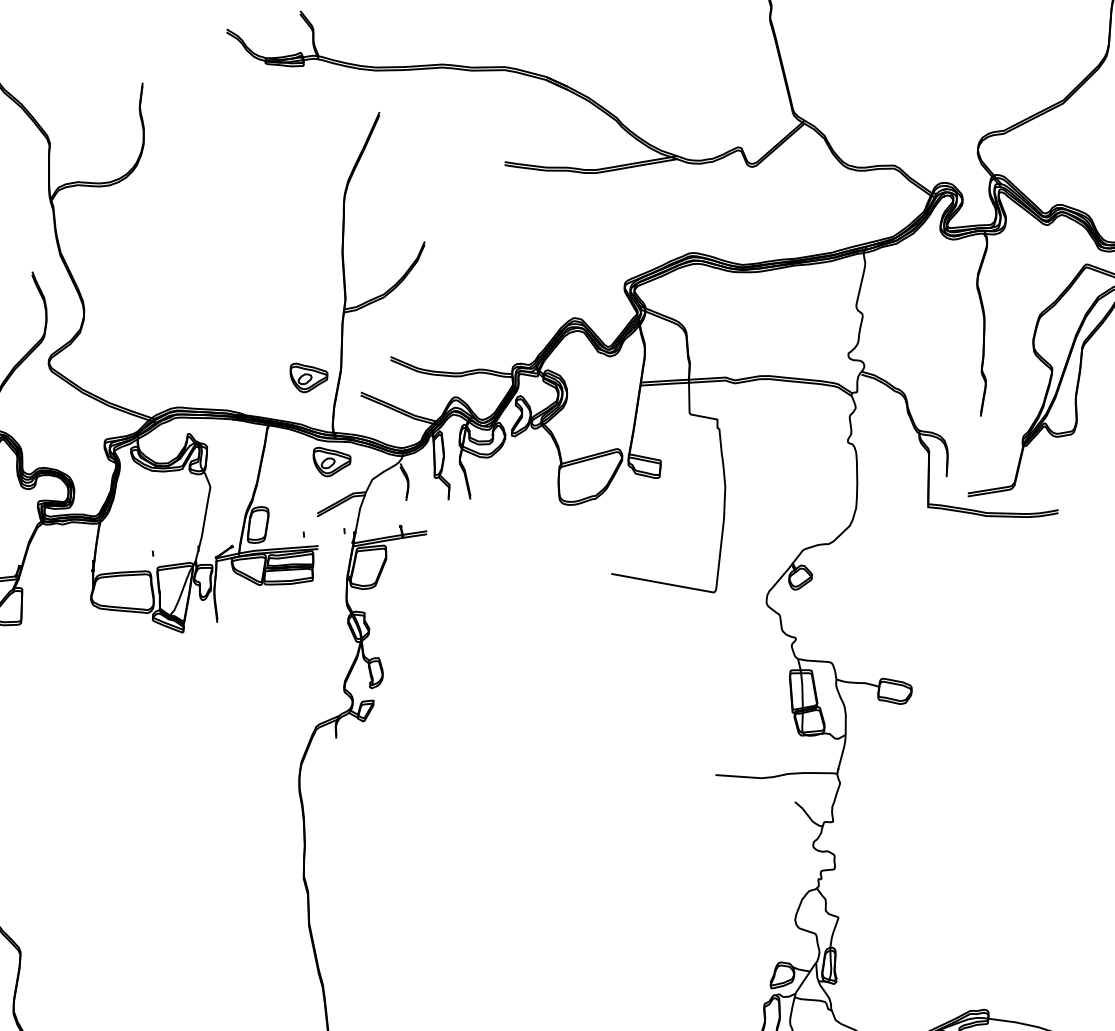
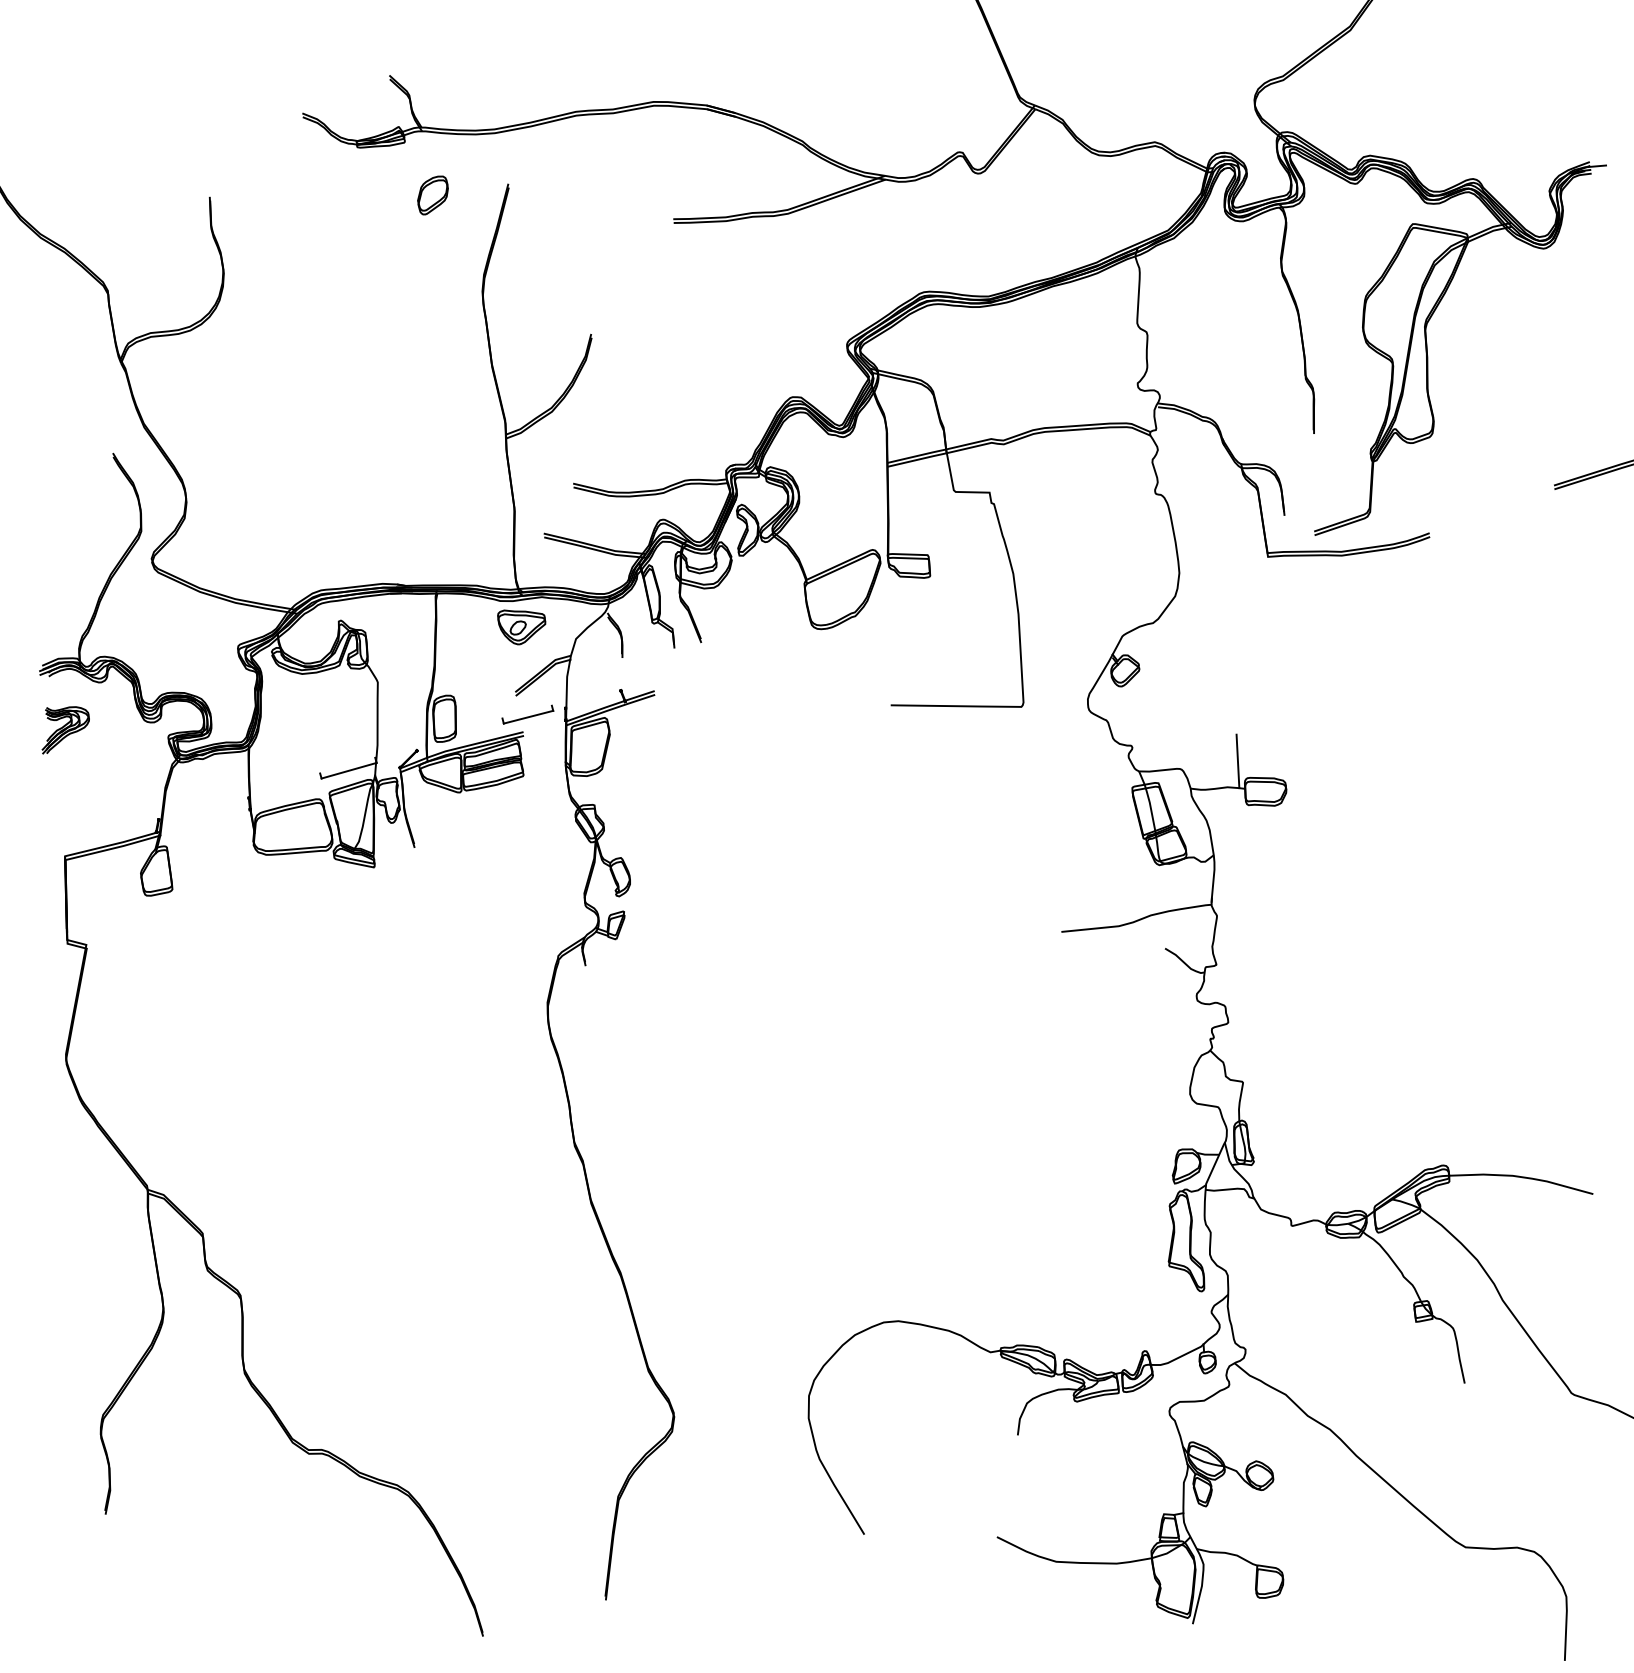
part: (318, 111) -> (432, 195), added
part: (307, 379) -> (475, 528), removed
line: (324, 534) -> (528, 716), added
line: (175, 552) -> (348, 770), added
line: (876, 664) -> (1237, 761), added

